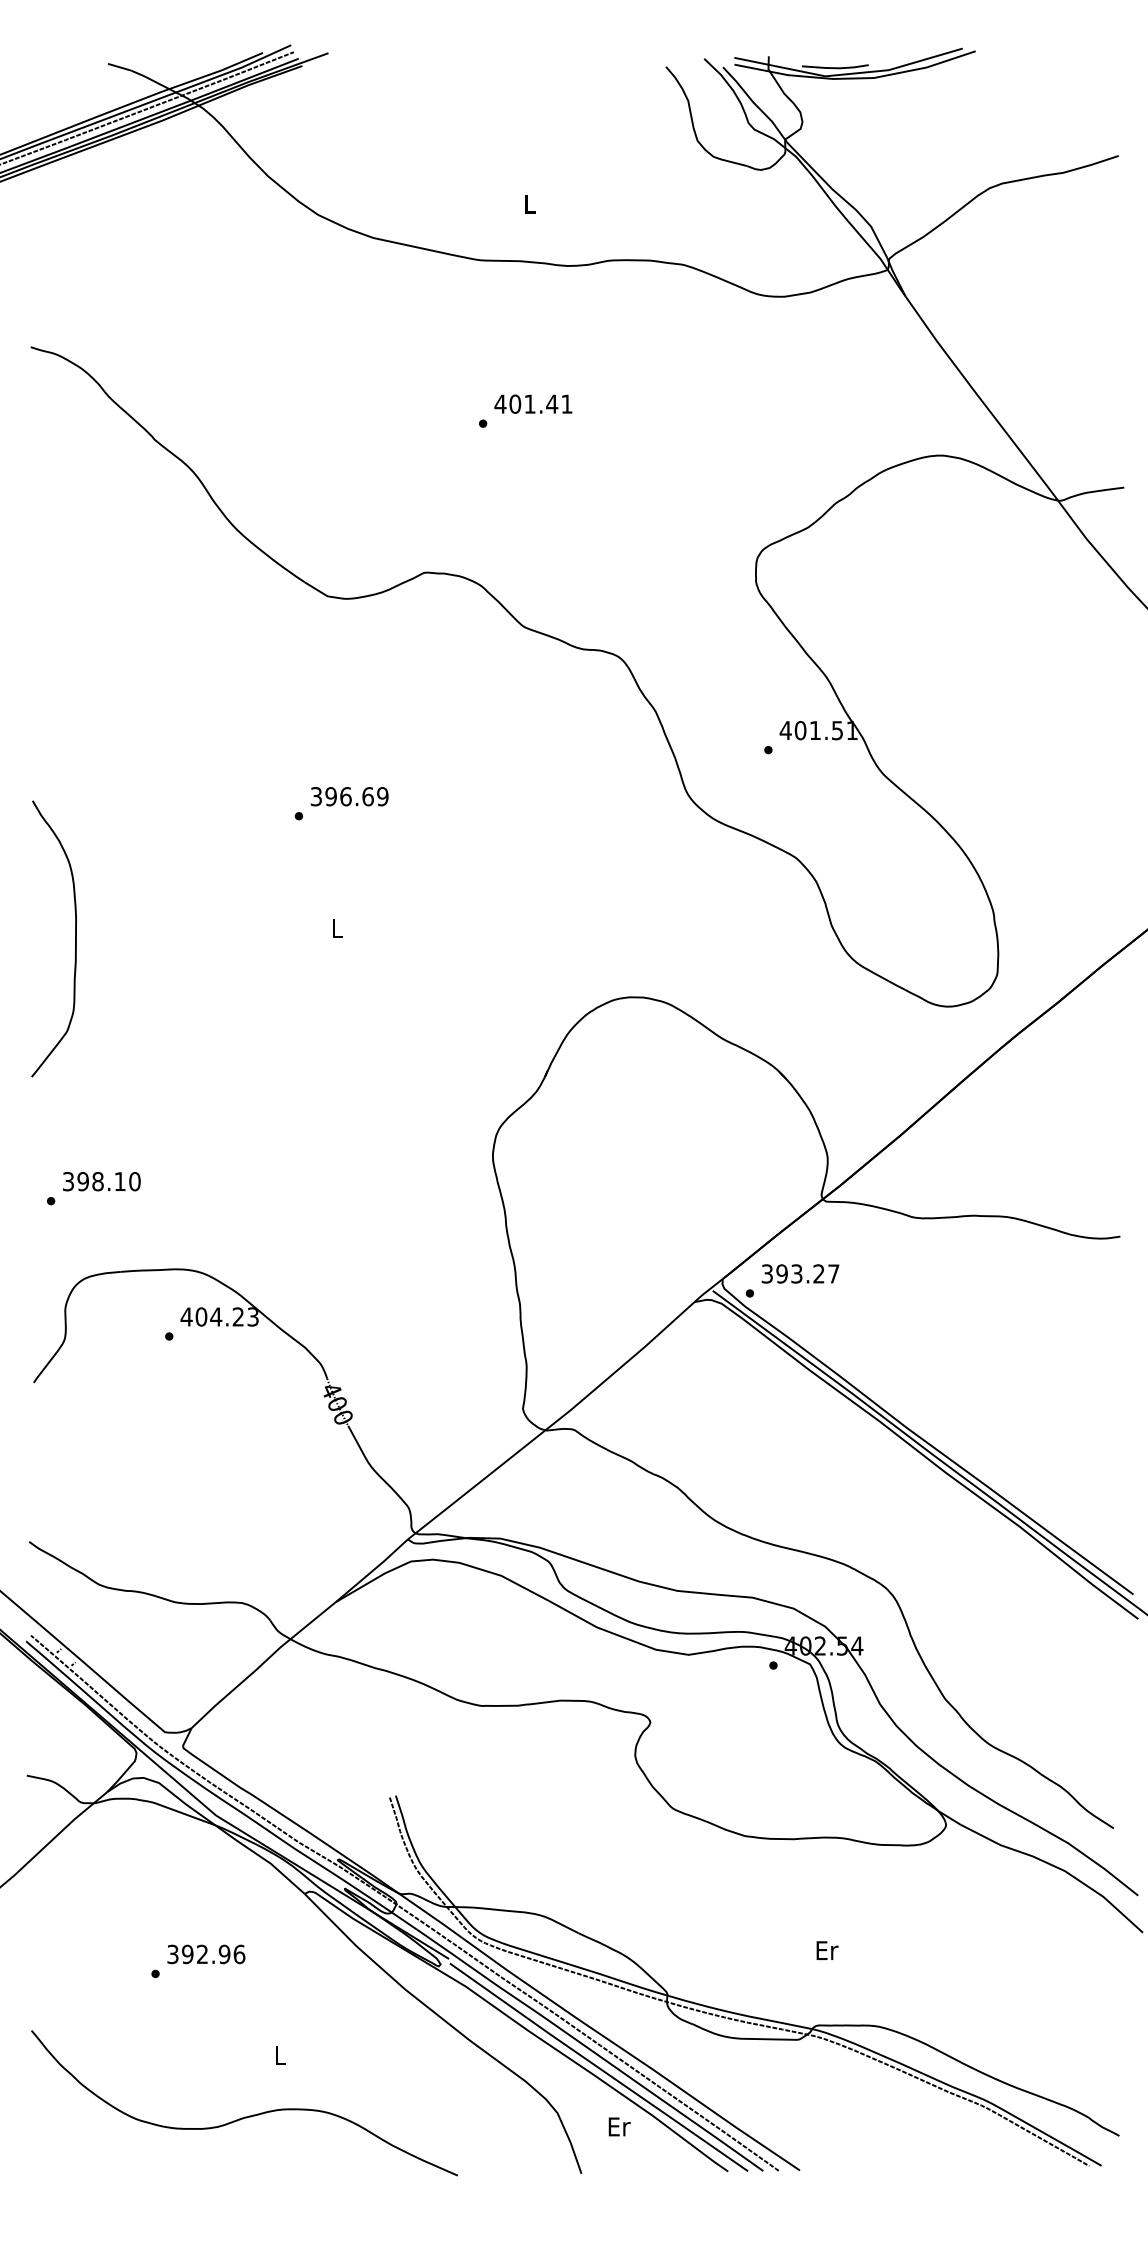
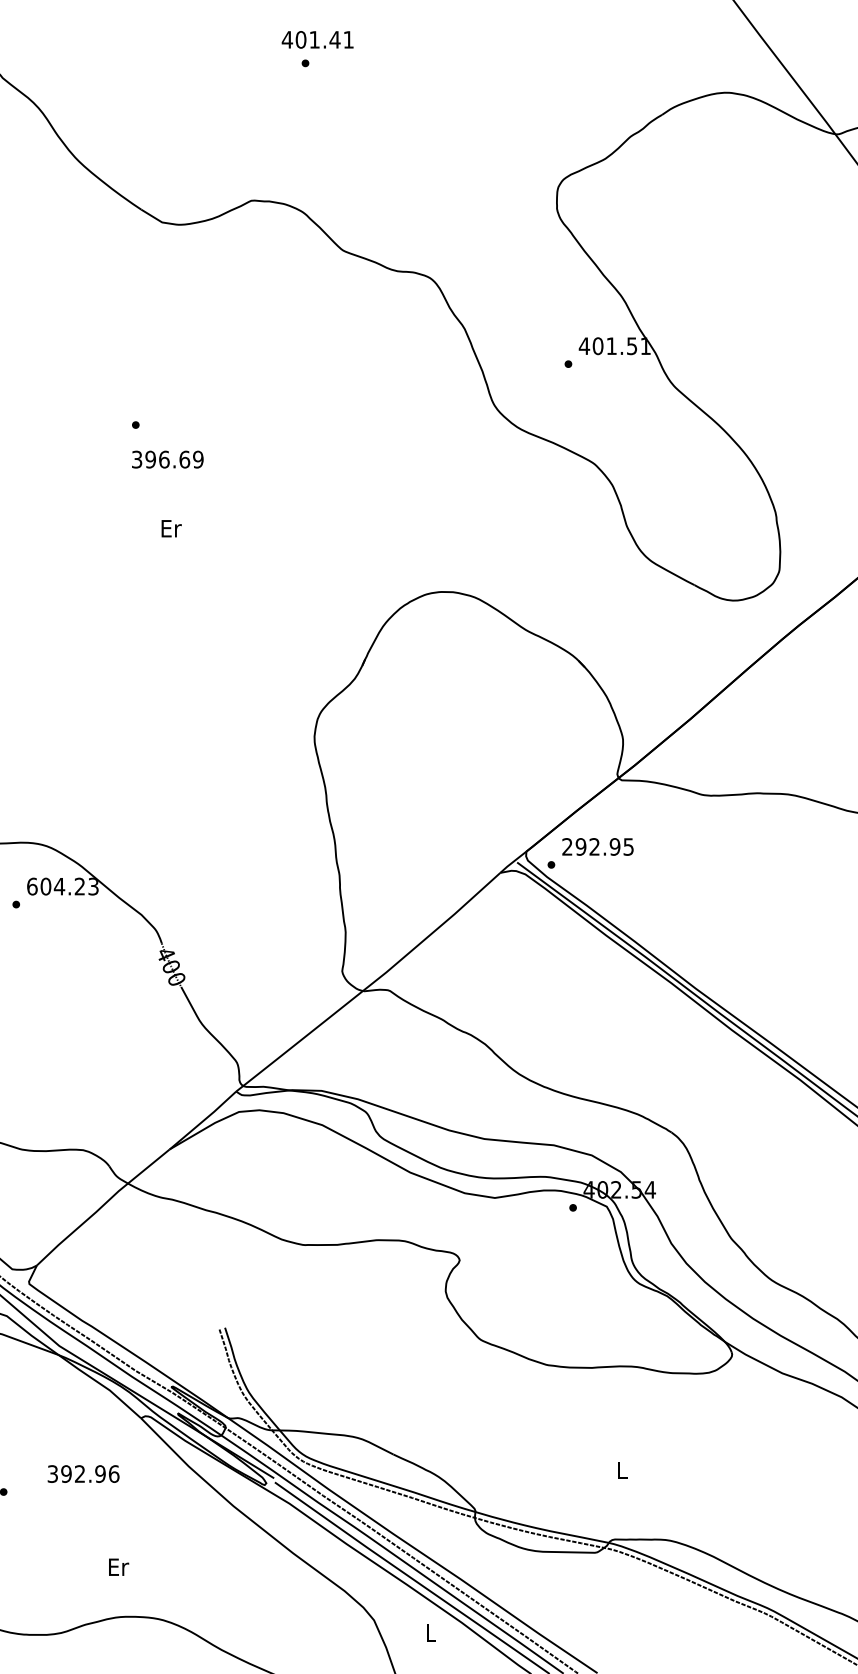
text: (533, 403) -> (317, 39), moved
text: (349, 796) -> (167, 459), moved
text: (337, 928) -> (171, 528), L -> Er
text: (800, 1273) -> (598, 846), 393.27 -> 292.95
text: (186, 1316) -> (32, 886), 404.23 -> 604.23
text: (827, 1950) -> (622, 1470), Er -> L
text: (206, 1954) -> (83, 1474), moved
text: (280, 2055) -> (118, 1567), L -> Er
text: (619, 2126) -> (431, 1632), Er -> L

